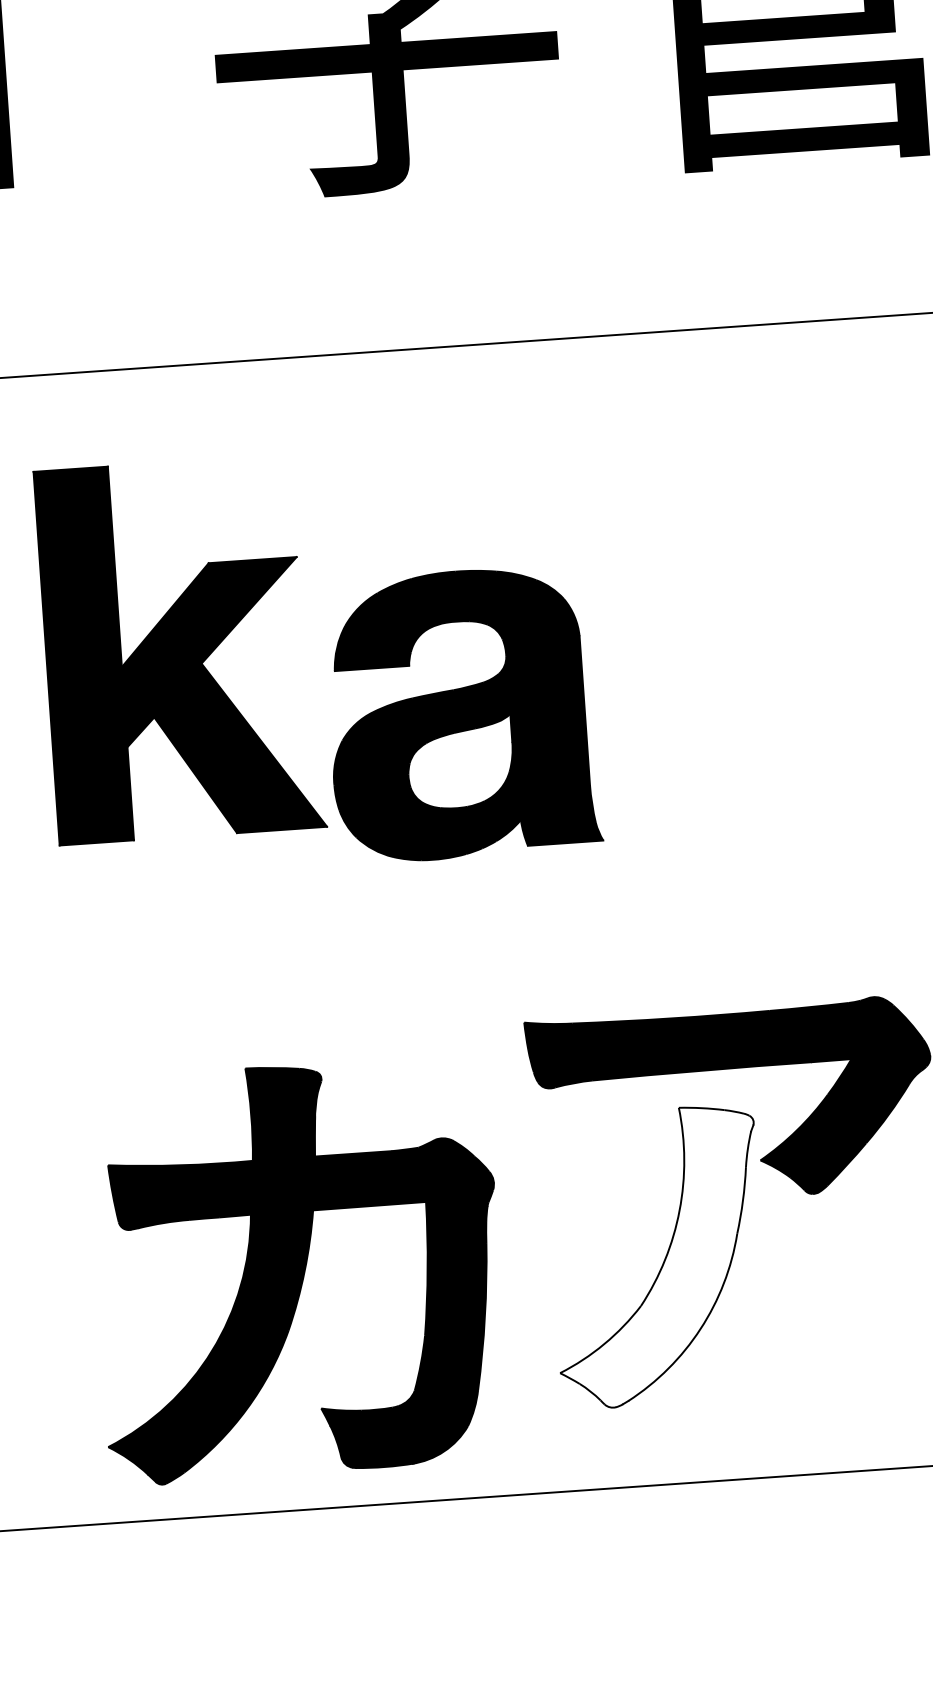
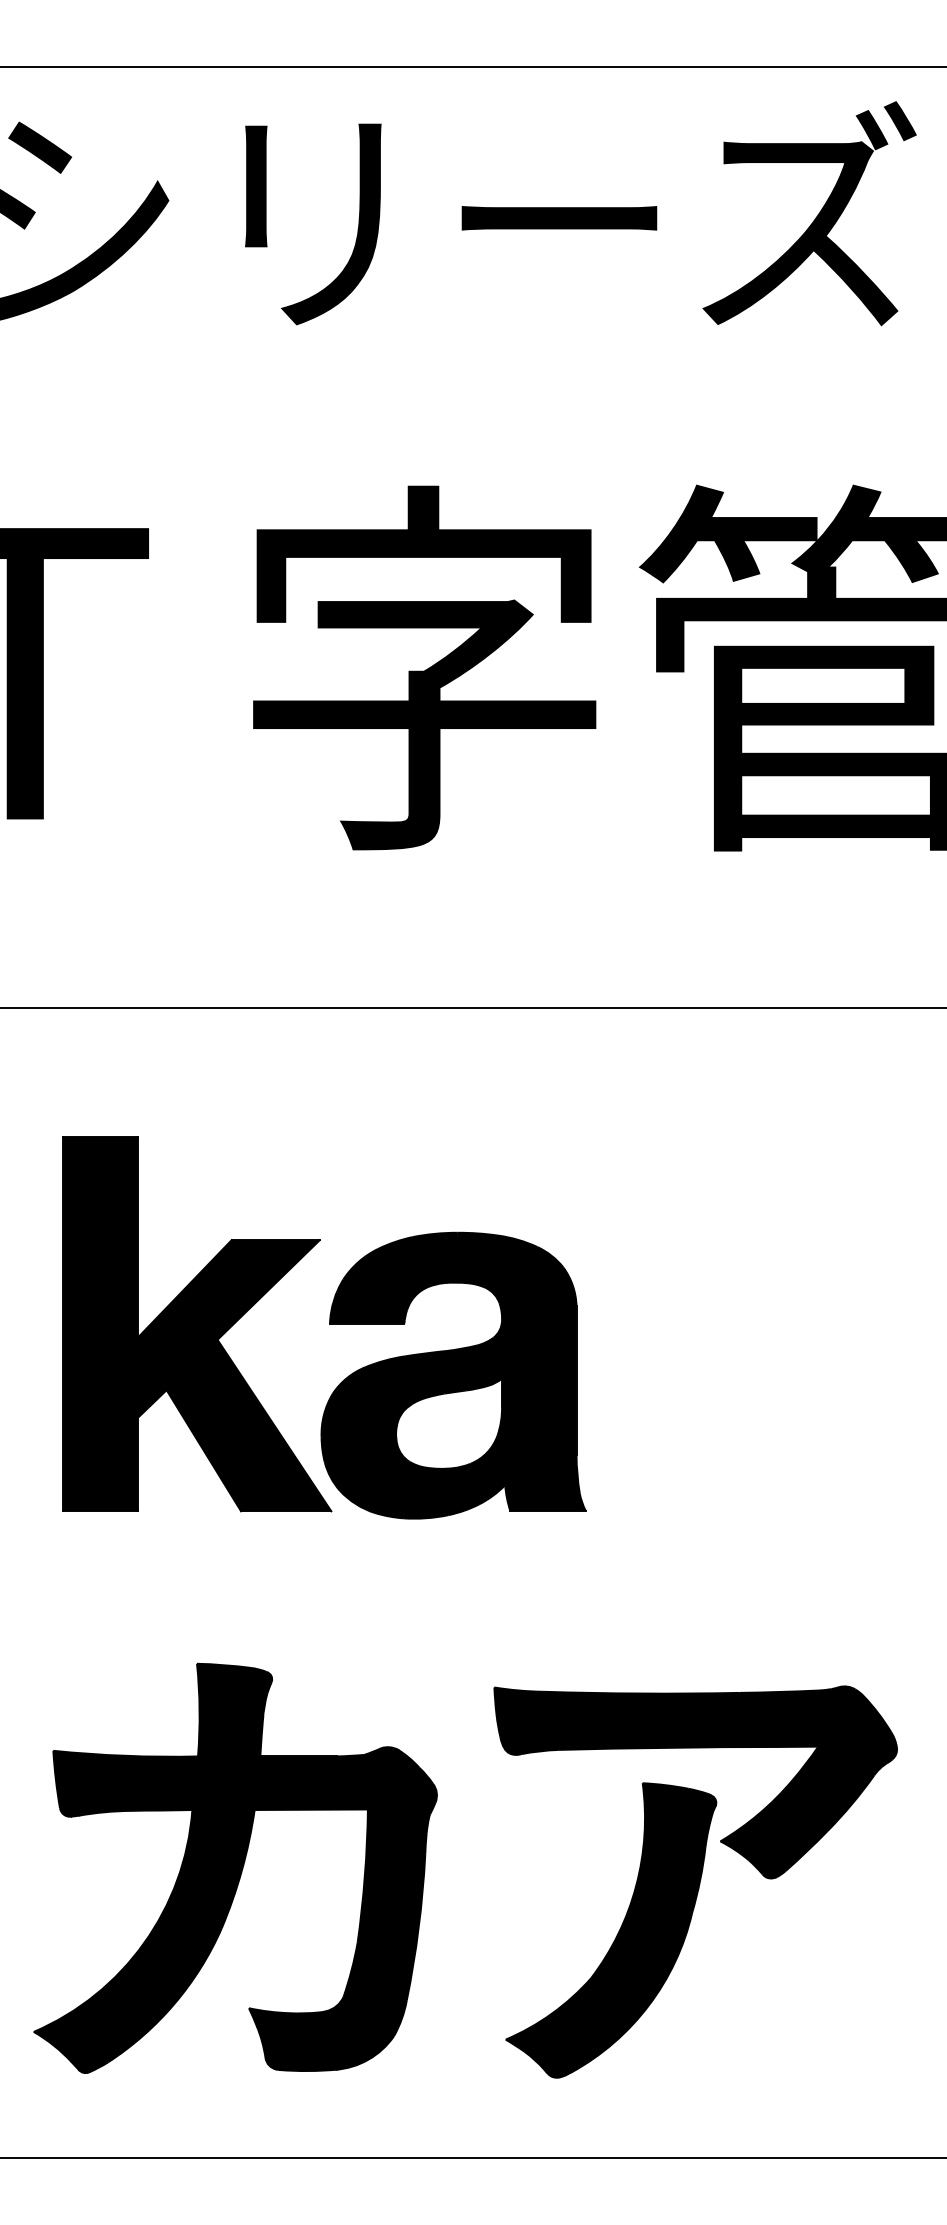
part: (180, 649) -> (197, 1324), moved
fill: (657, 1256) -> (610, 1930), added
part: (297, 1269) -> (235, 1867), moved

